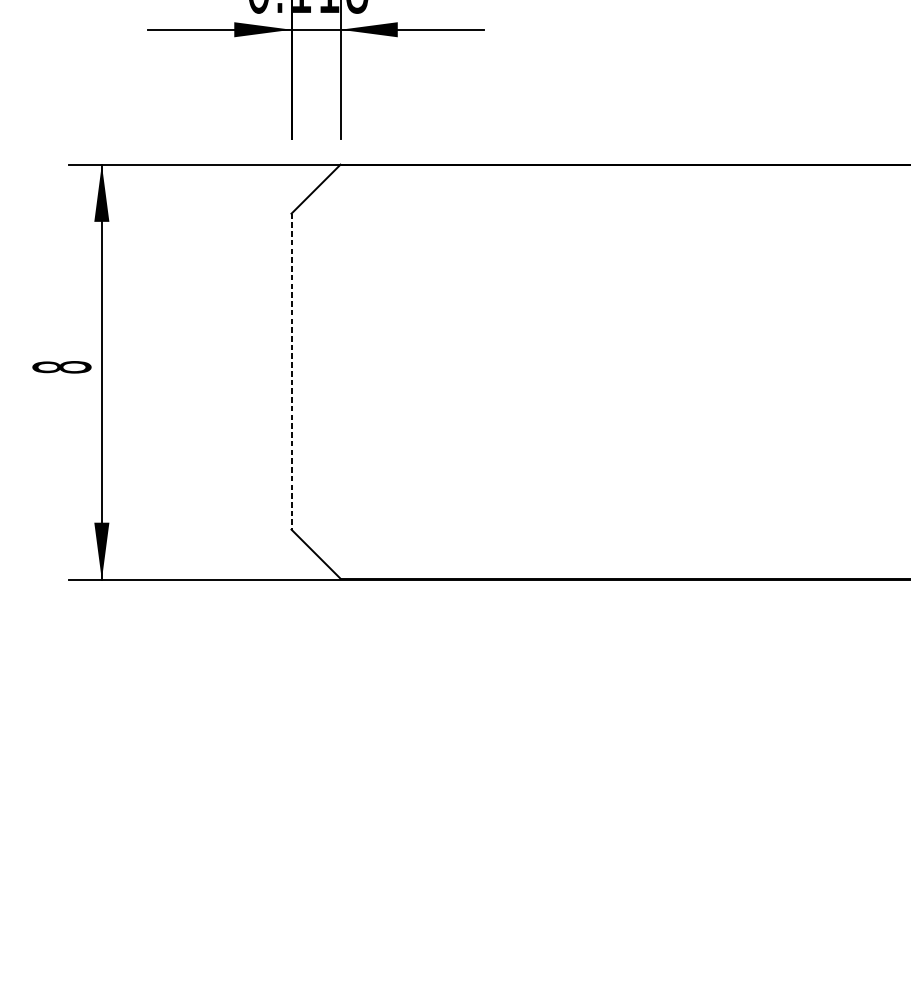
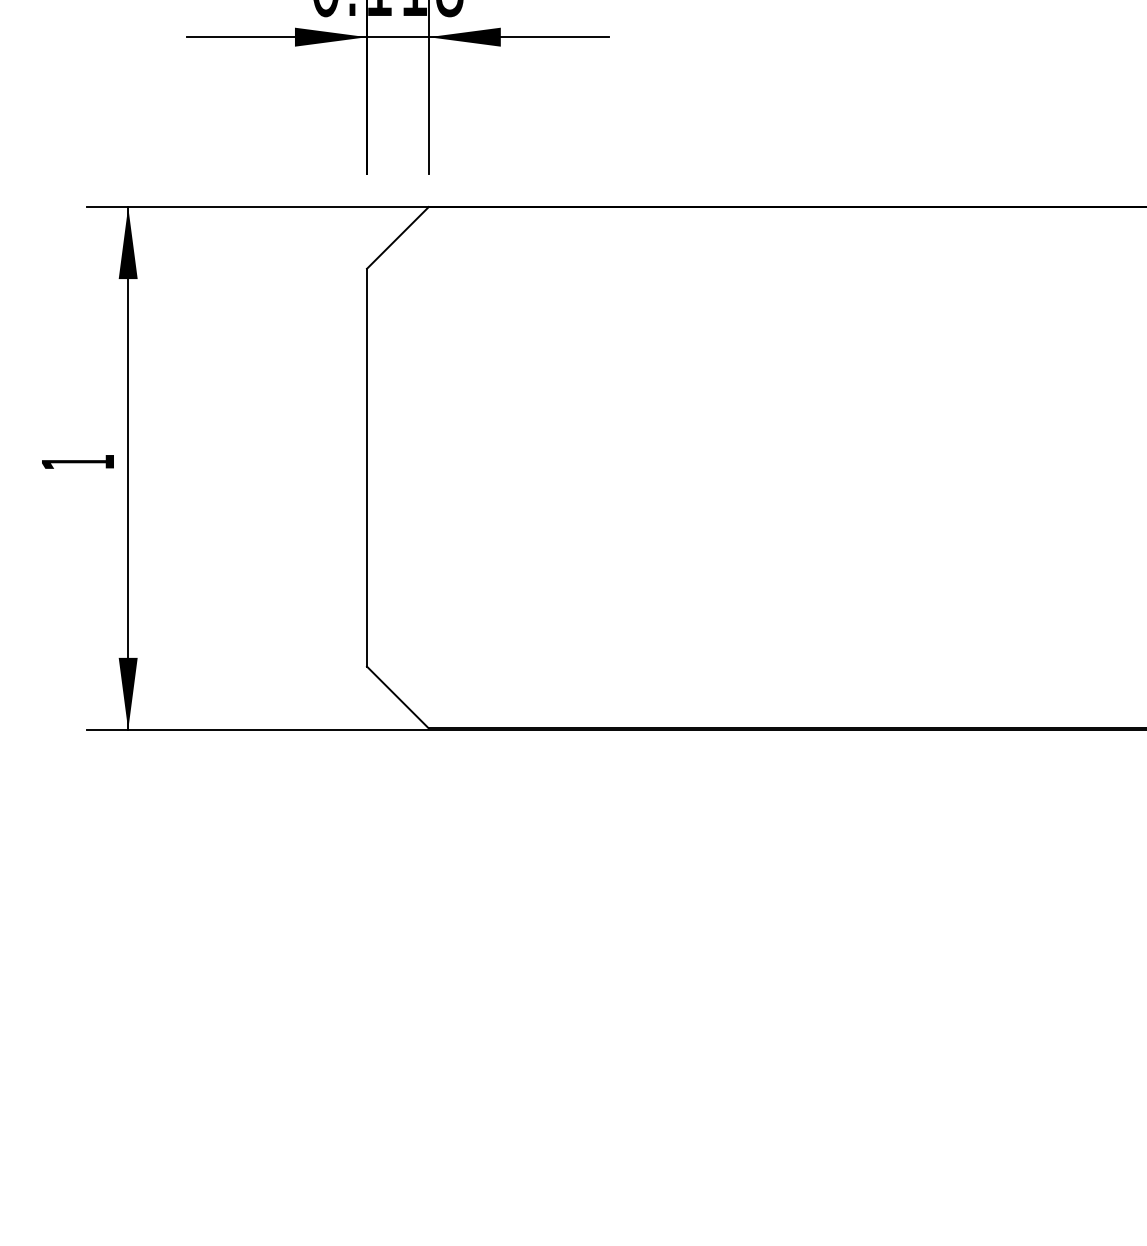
text: (61, 367) -> (77, 462), 8 -> 1
line: (291, 371) -> (367, 467), dashed -> solid

